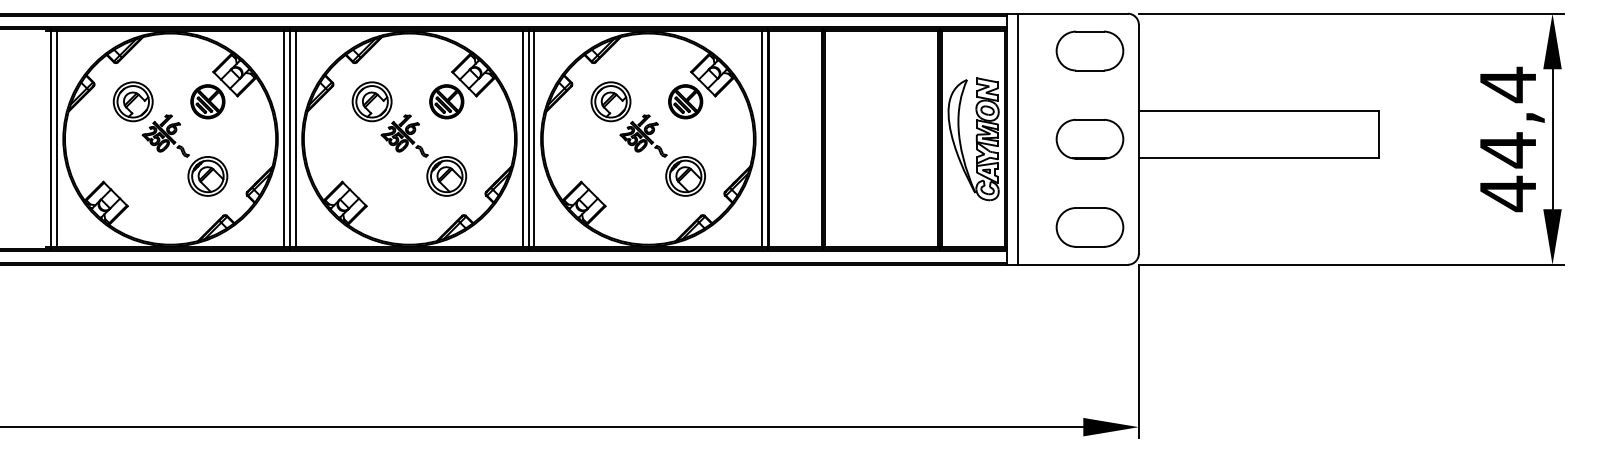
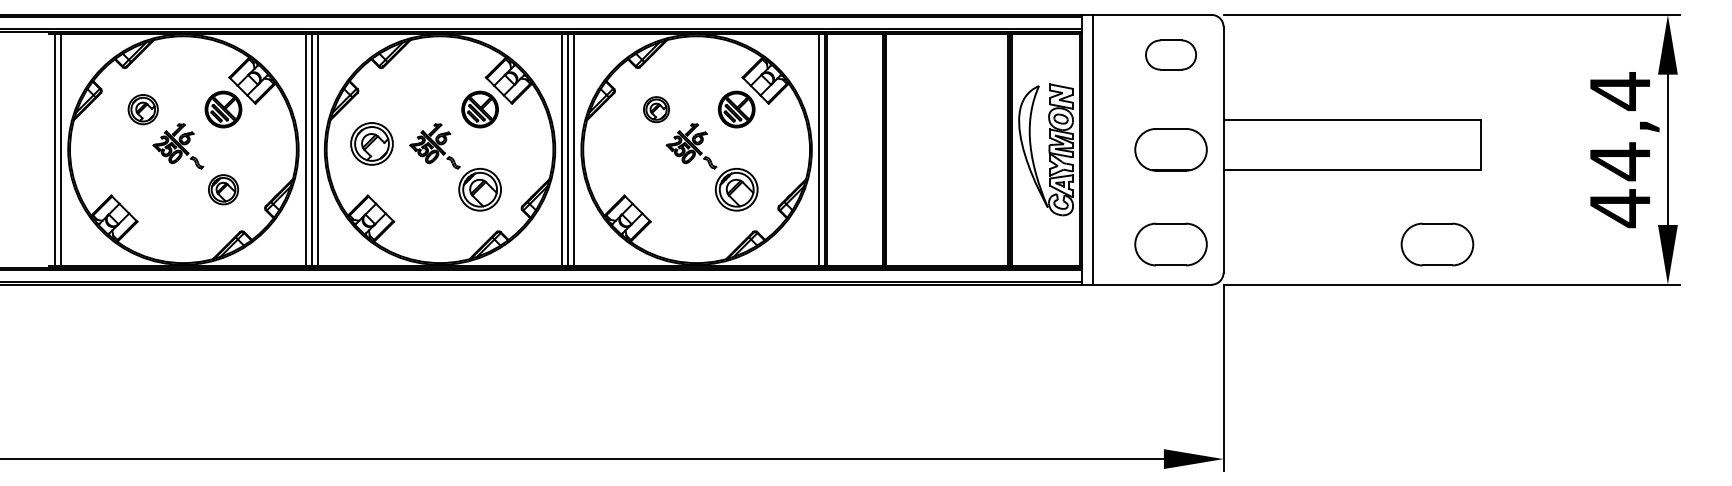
part: (1089, 50) -> (1170, 54), size x0.7
part: (132, 101) -> (142, 109), size x0.7
part: (371, 101) -> (371, 143), moved
part: (610, 101) -> (655, 109), size x0.6
part: (207, 176) -> (223, 189), size x0.7
part: (1337, 227) -> (1436, 244), added

